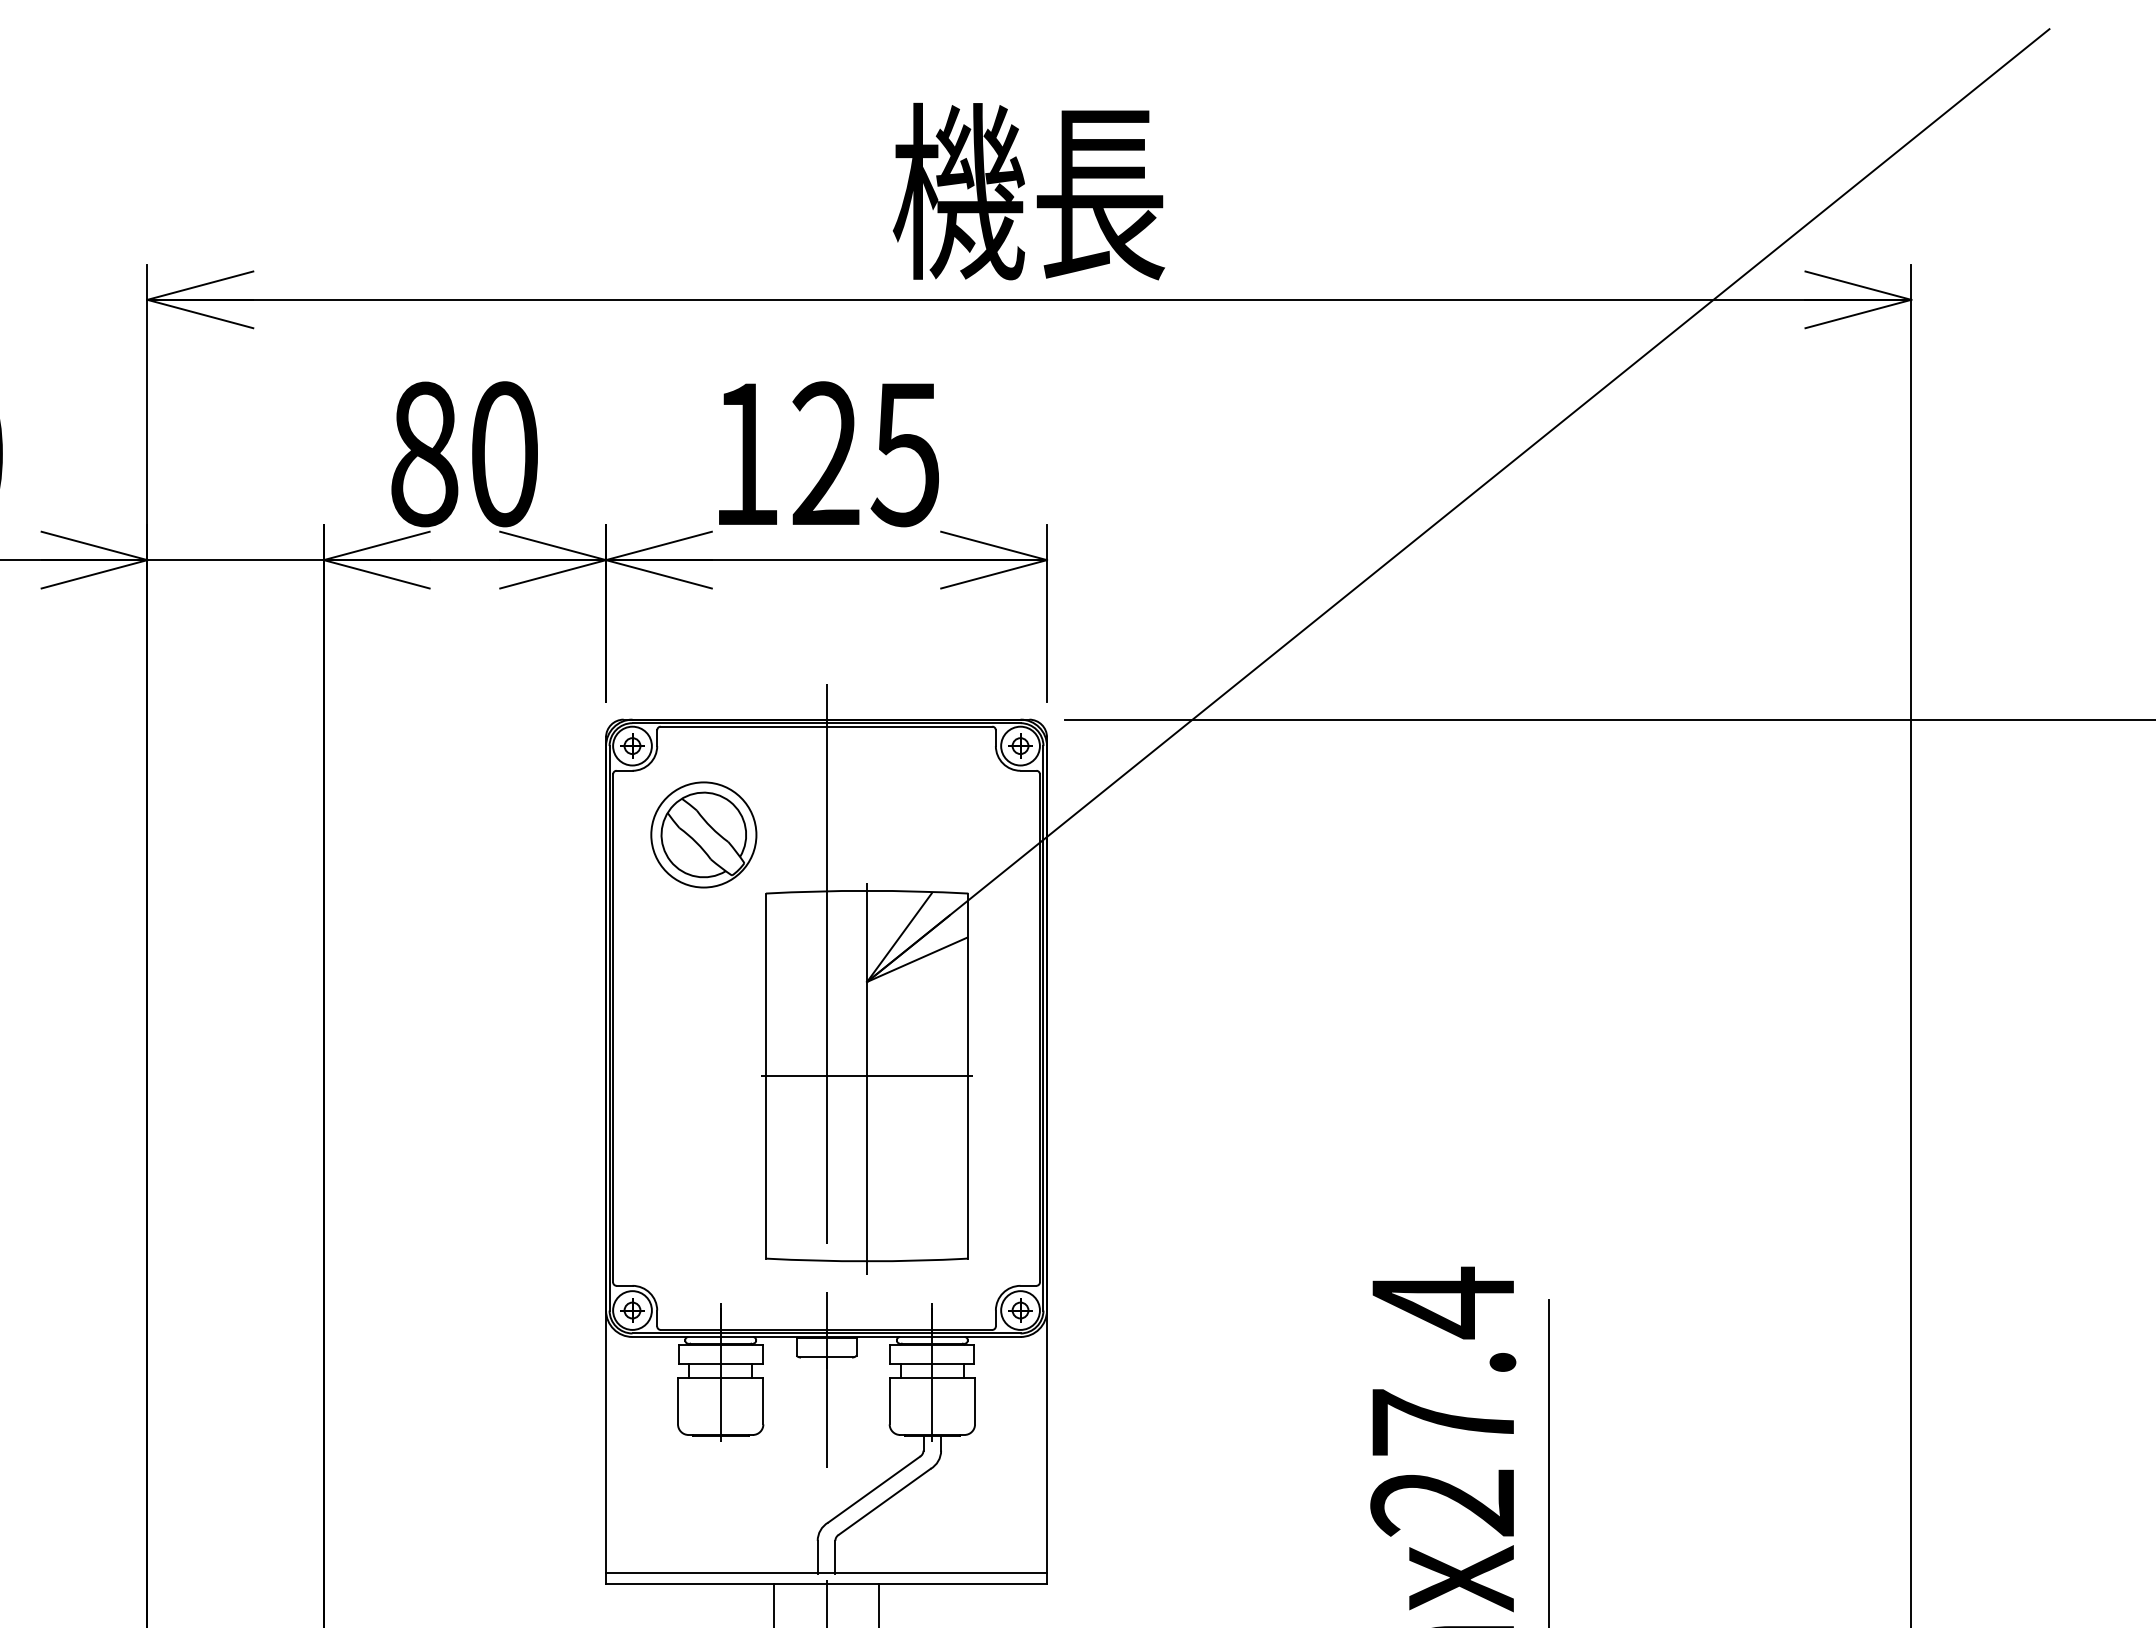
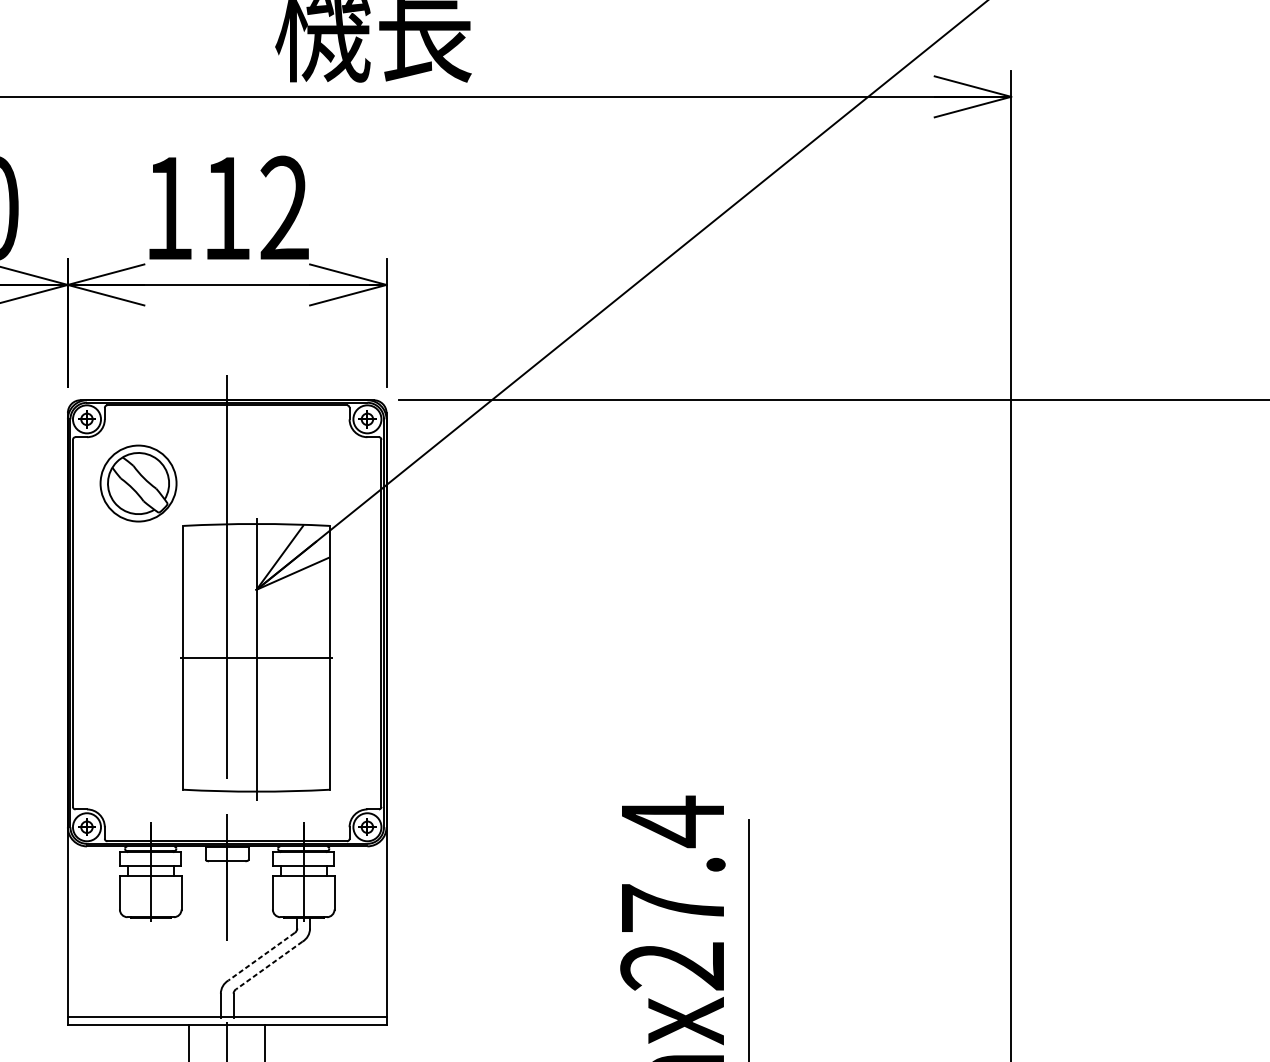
text: (865, 454) -> (255, 208), 125 -> 112
line: (873, 1489) -> (261, 956), solid -> dashed
line: (884, 1502) -> (269, 966), solid -> dashed

